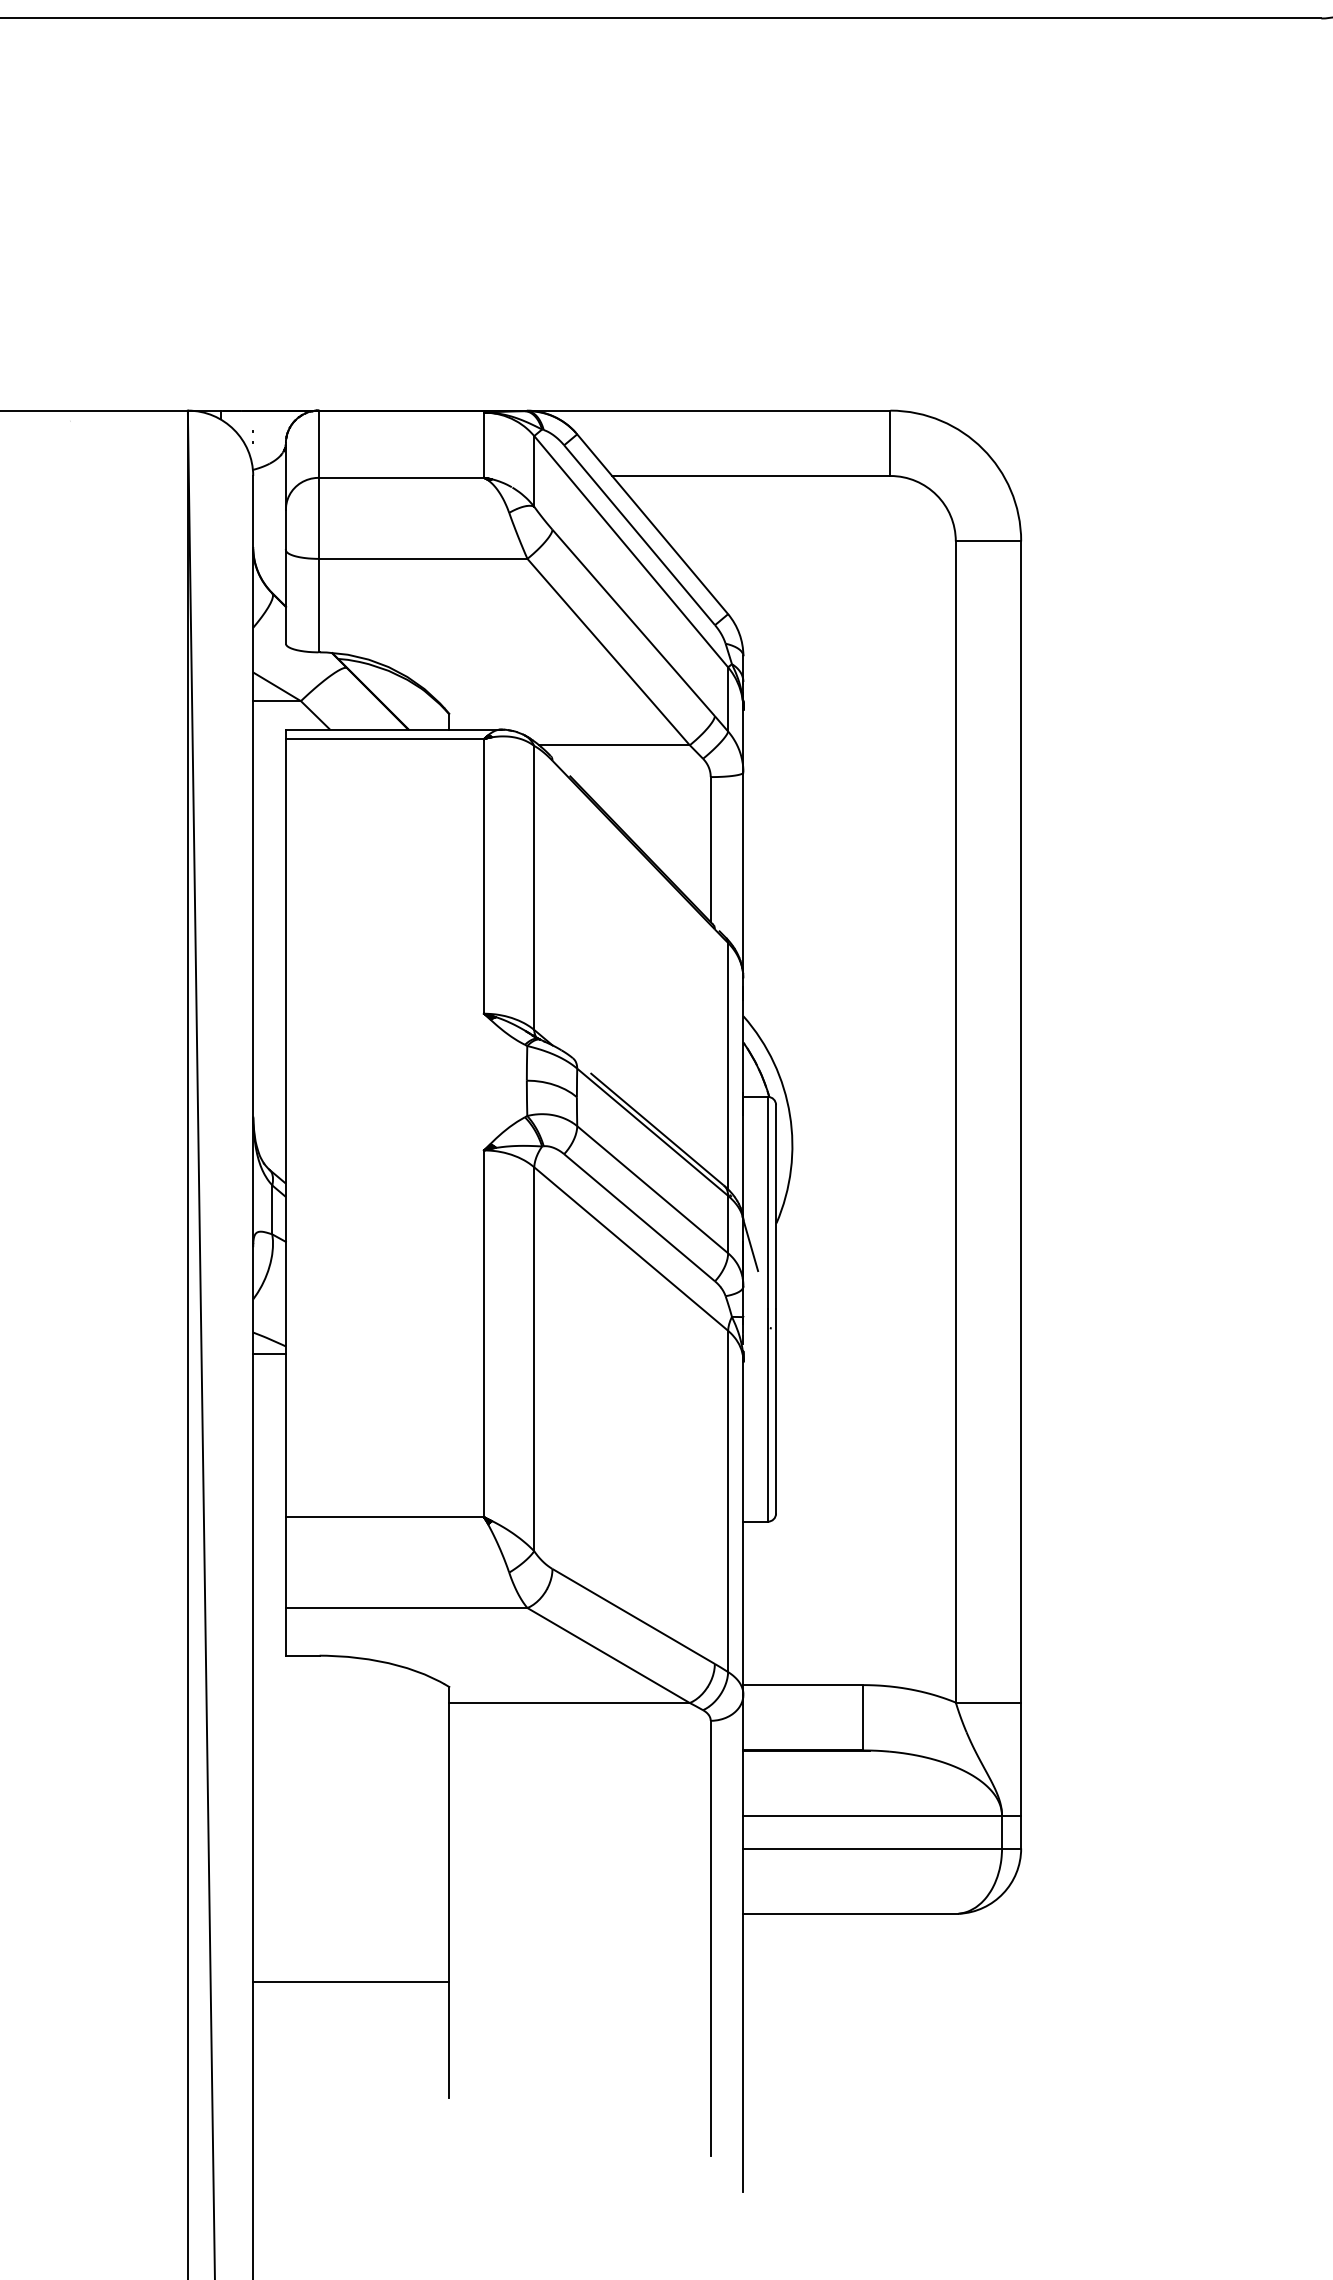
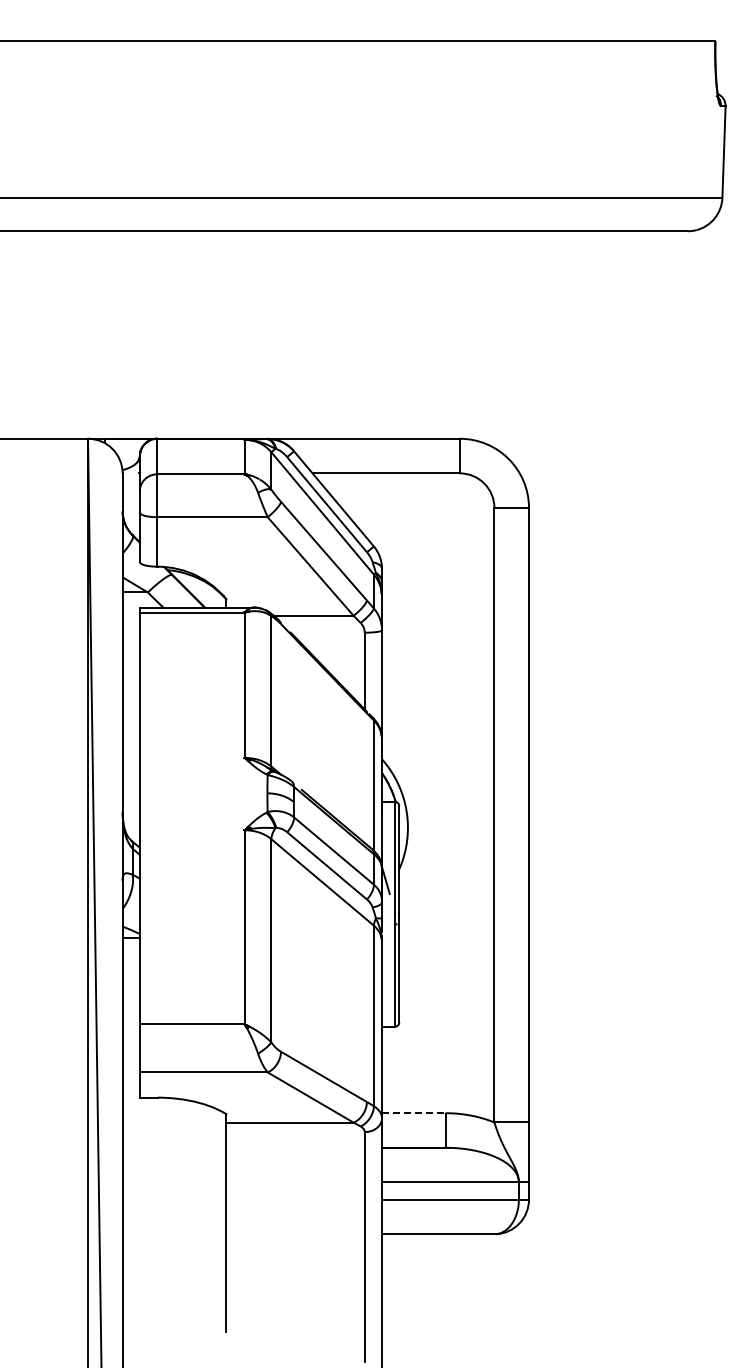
line: (802, 1685) -> (413, 1113), solid -> dashed
line: (351, 1982) -> (174, 1270), removed

